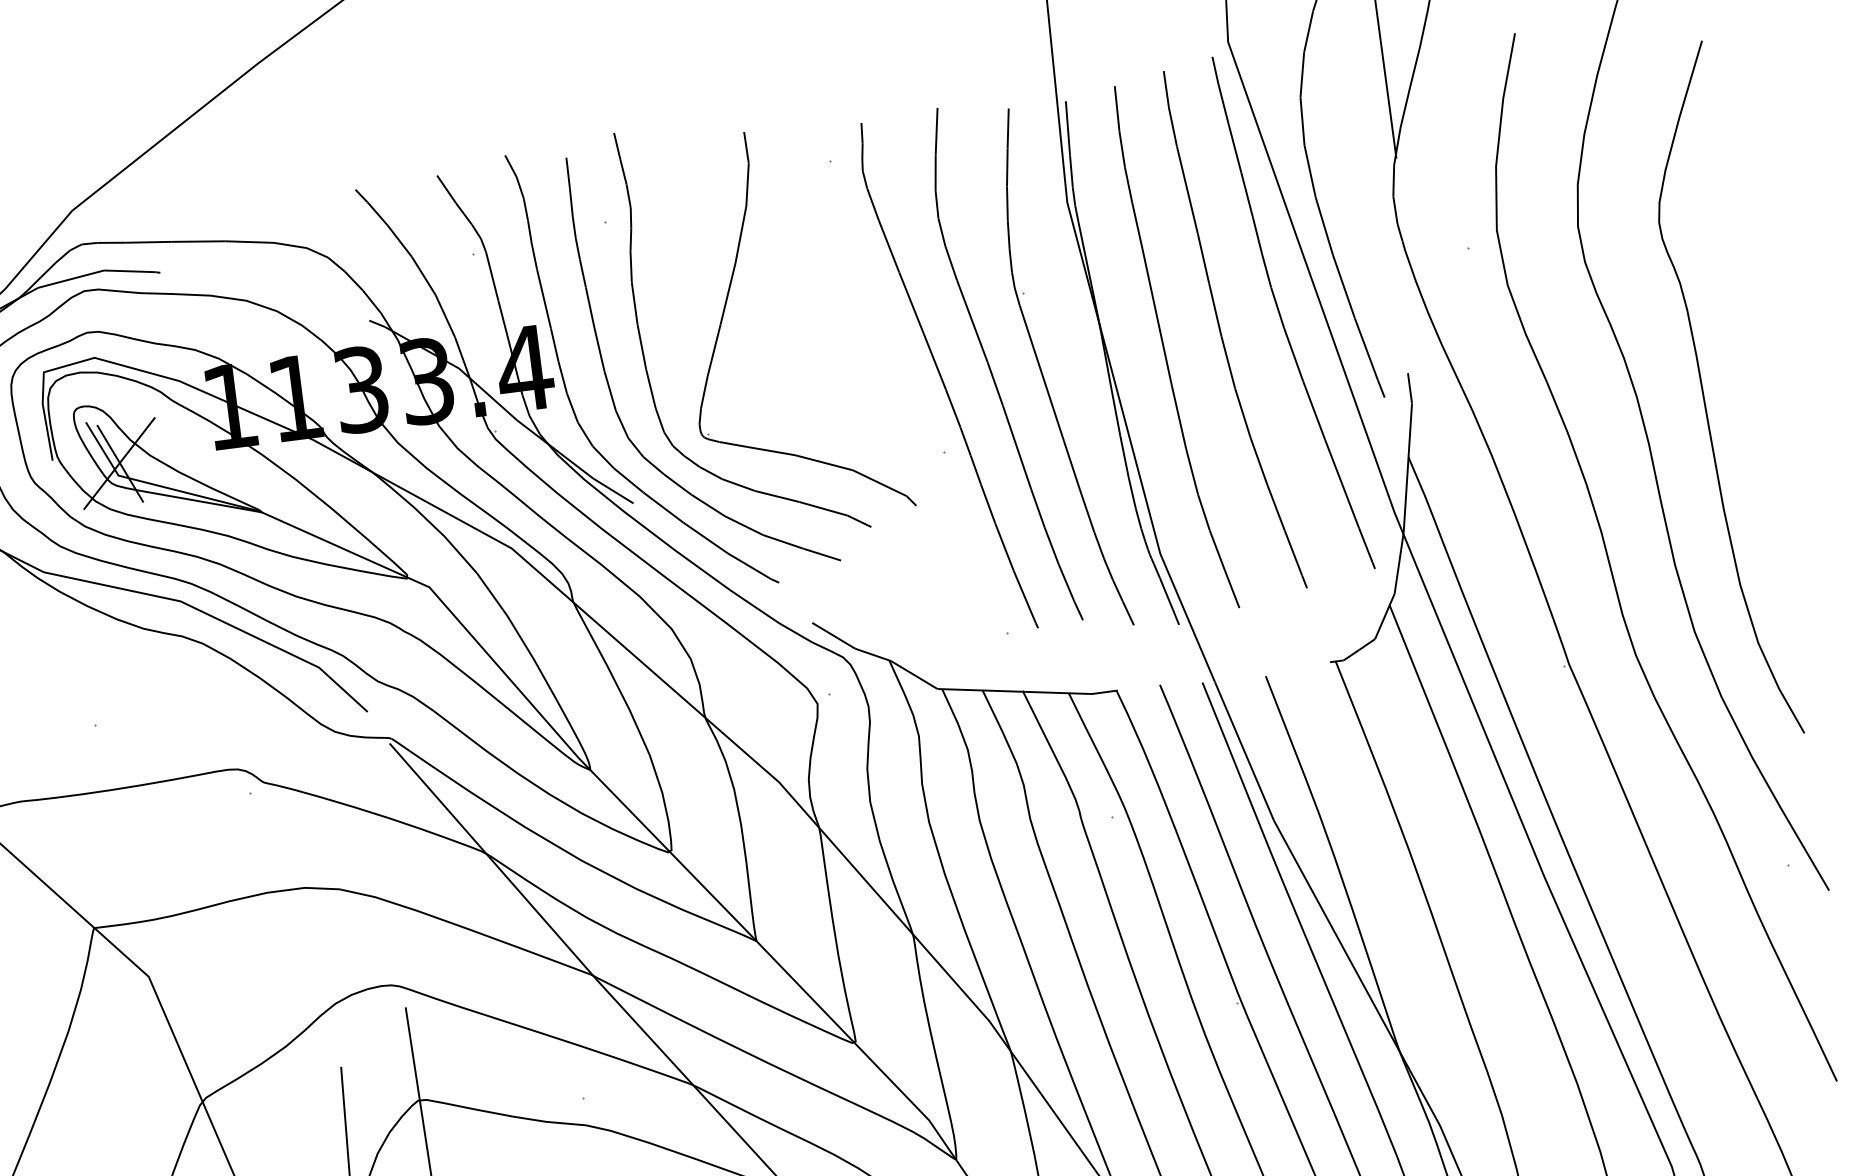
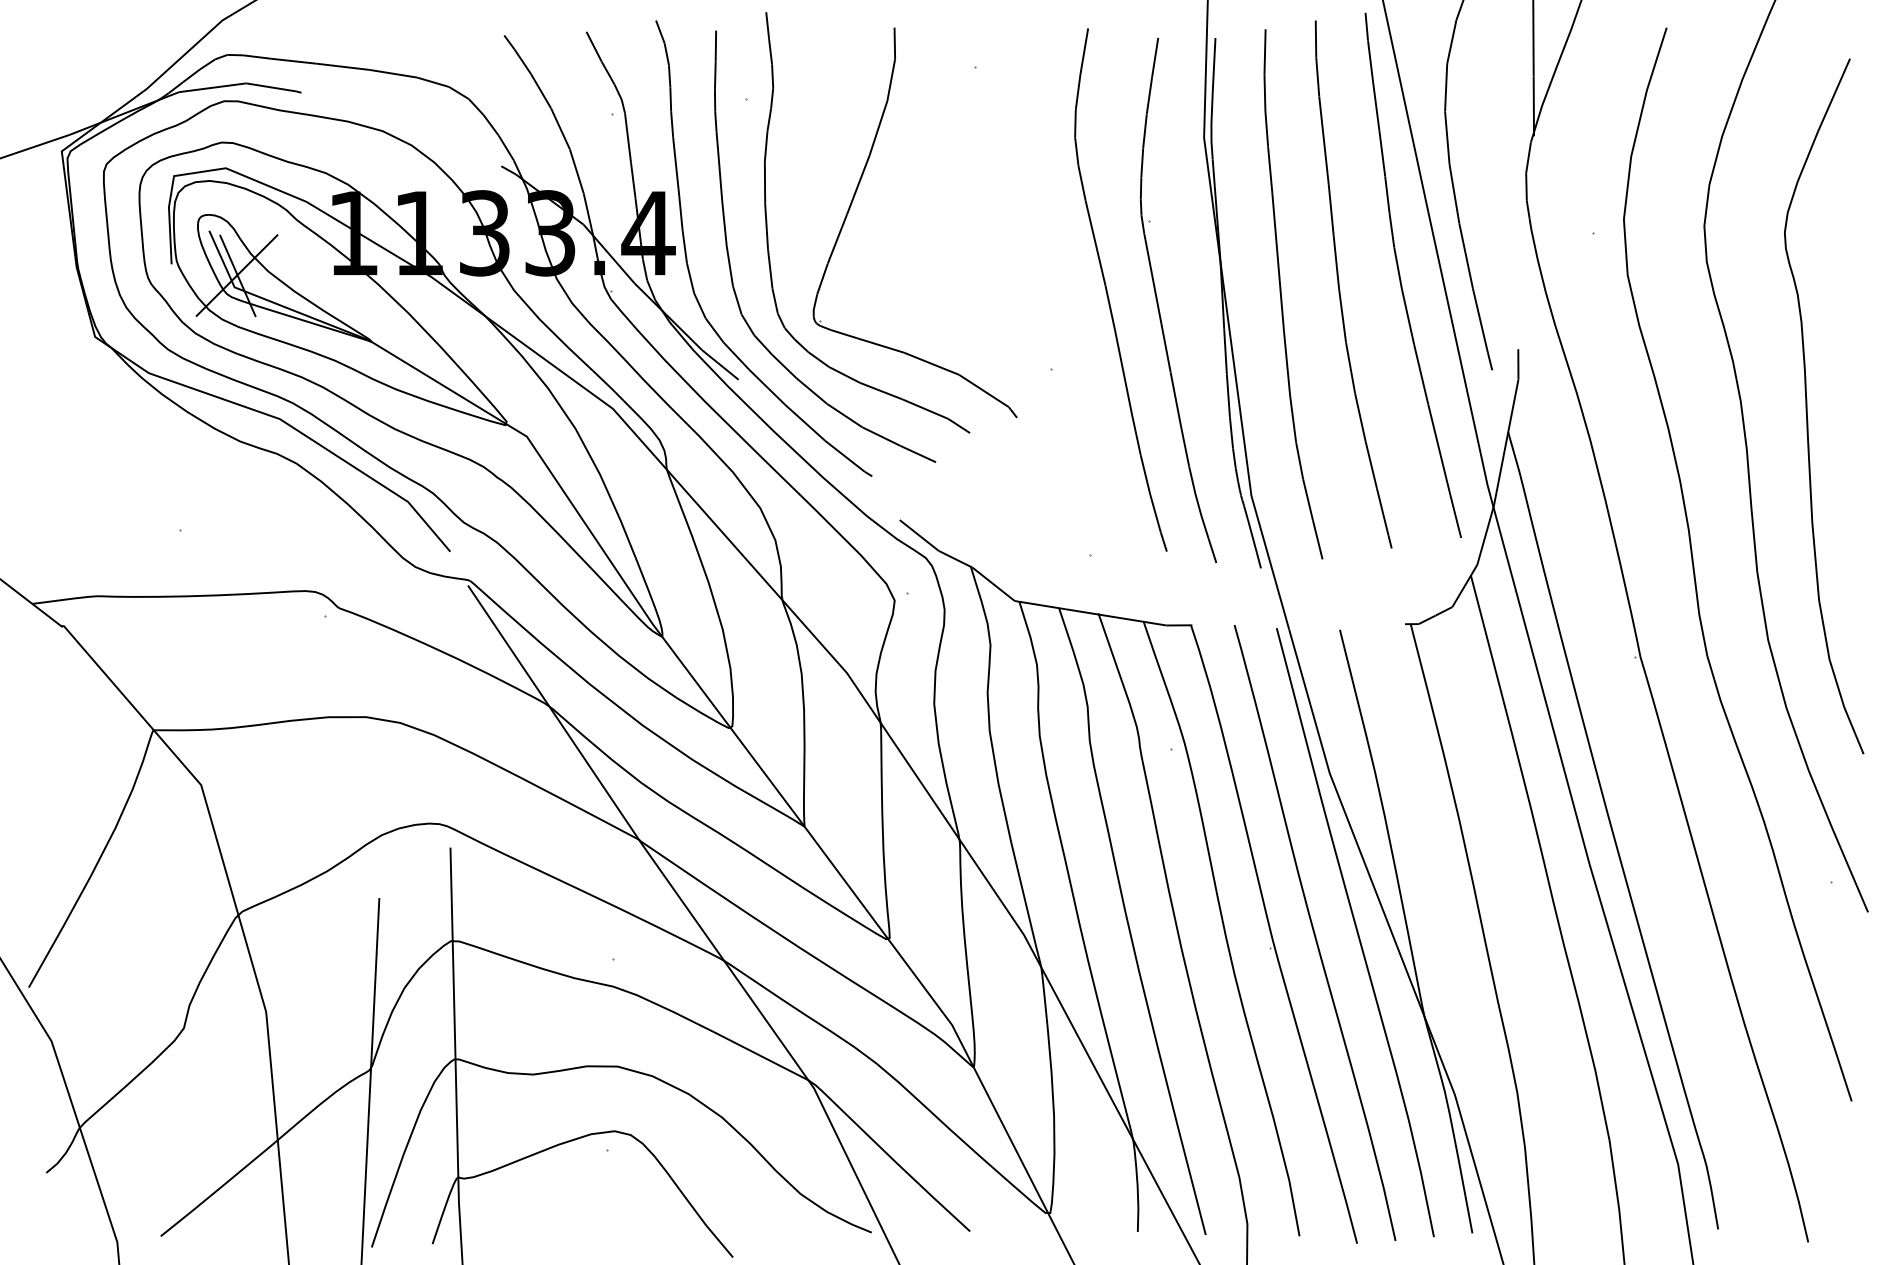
curve: (941, 376) -> (1058, 293), removed

